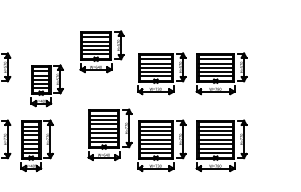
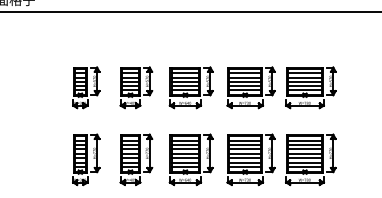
part: (101, 51) -> (190, 87), moved
part: (47, 85) -> (136, 87), moved
part: (109, 134) -> (190, 159), moved
part: (37, 145) -> (136, 159), moved

